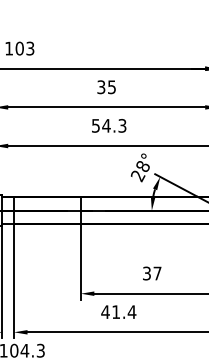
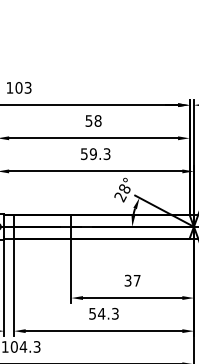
text: (106, 86) -> (93, 120), 35 -> 58
text: (106, 126) -> (93, 154), 54.3 -> 59.3
text: (118, 311) -> (103, 313), 41.4 -> 54.3

